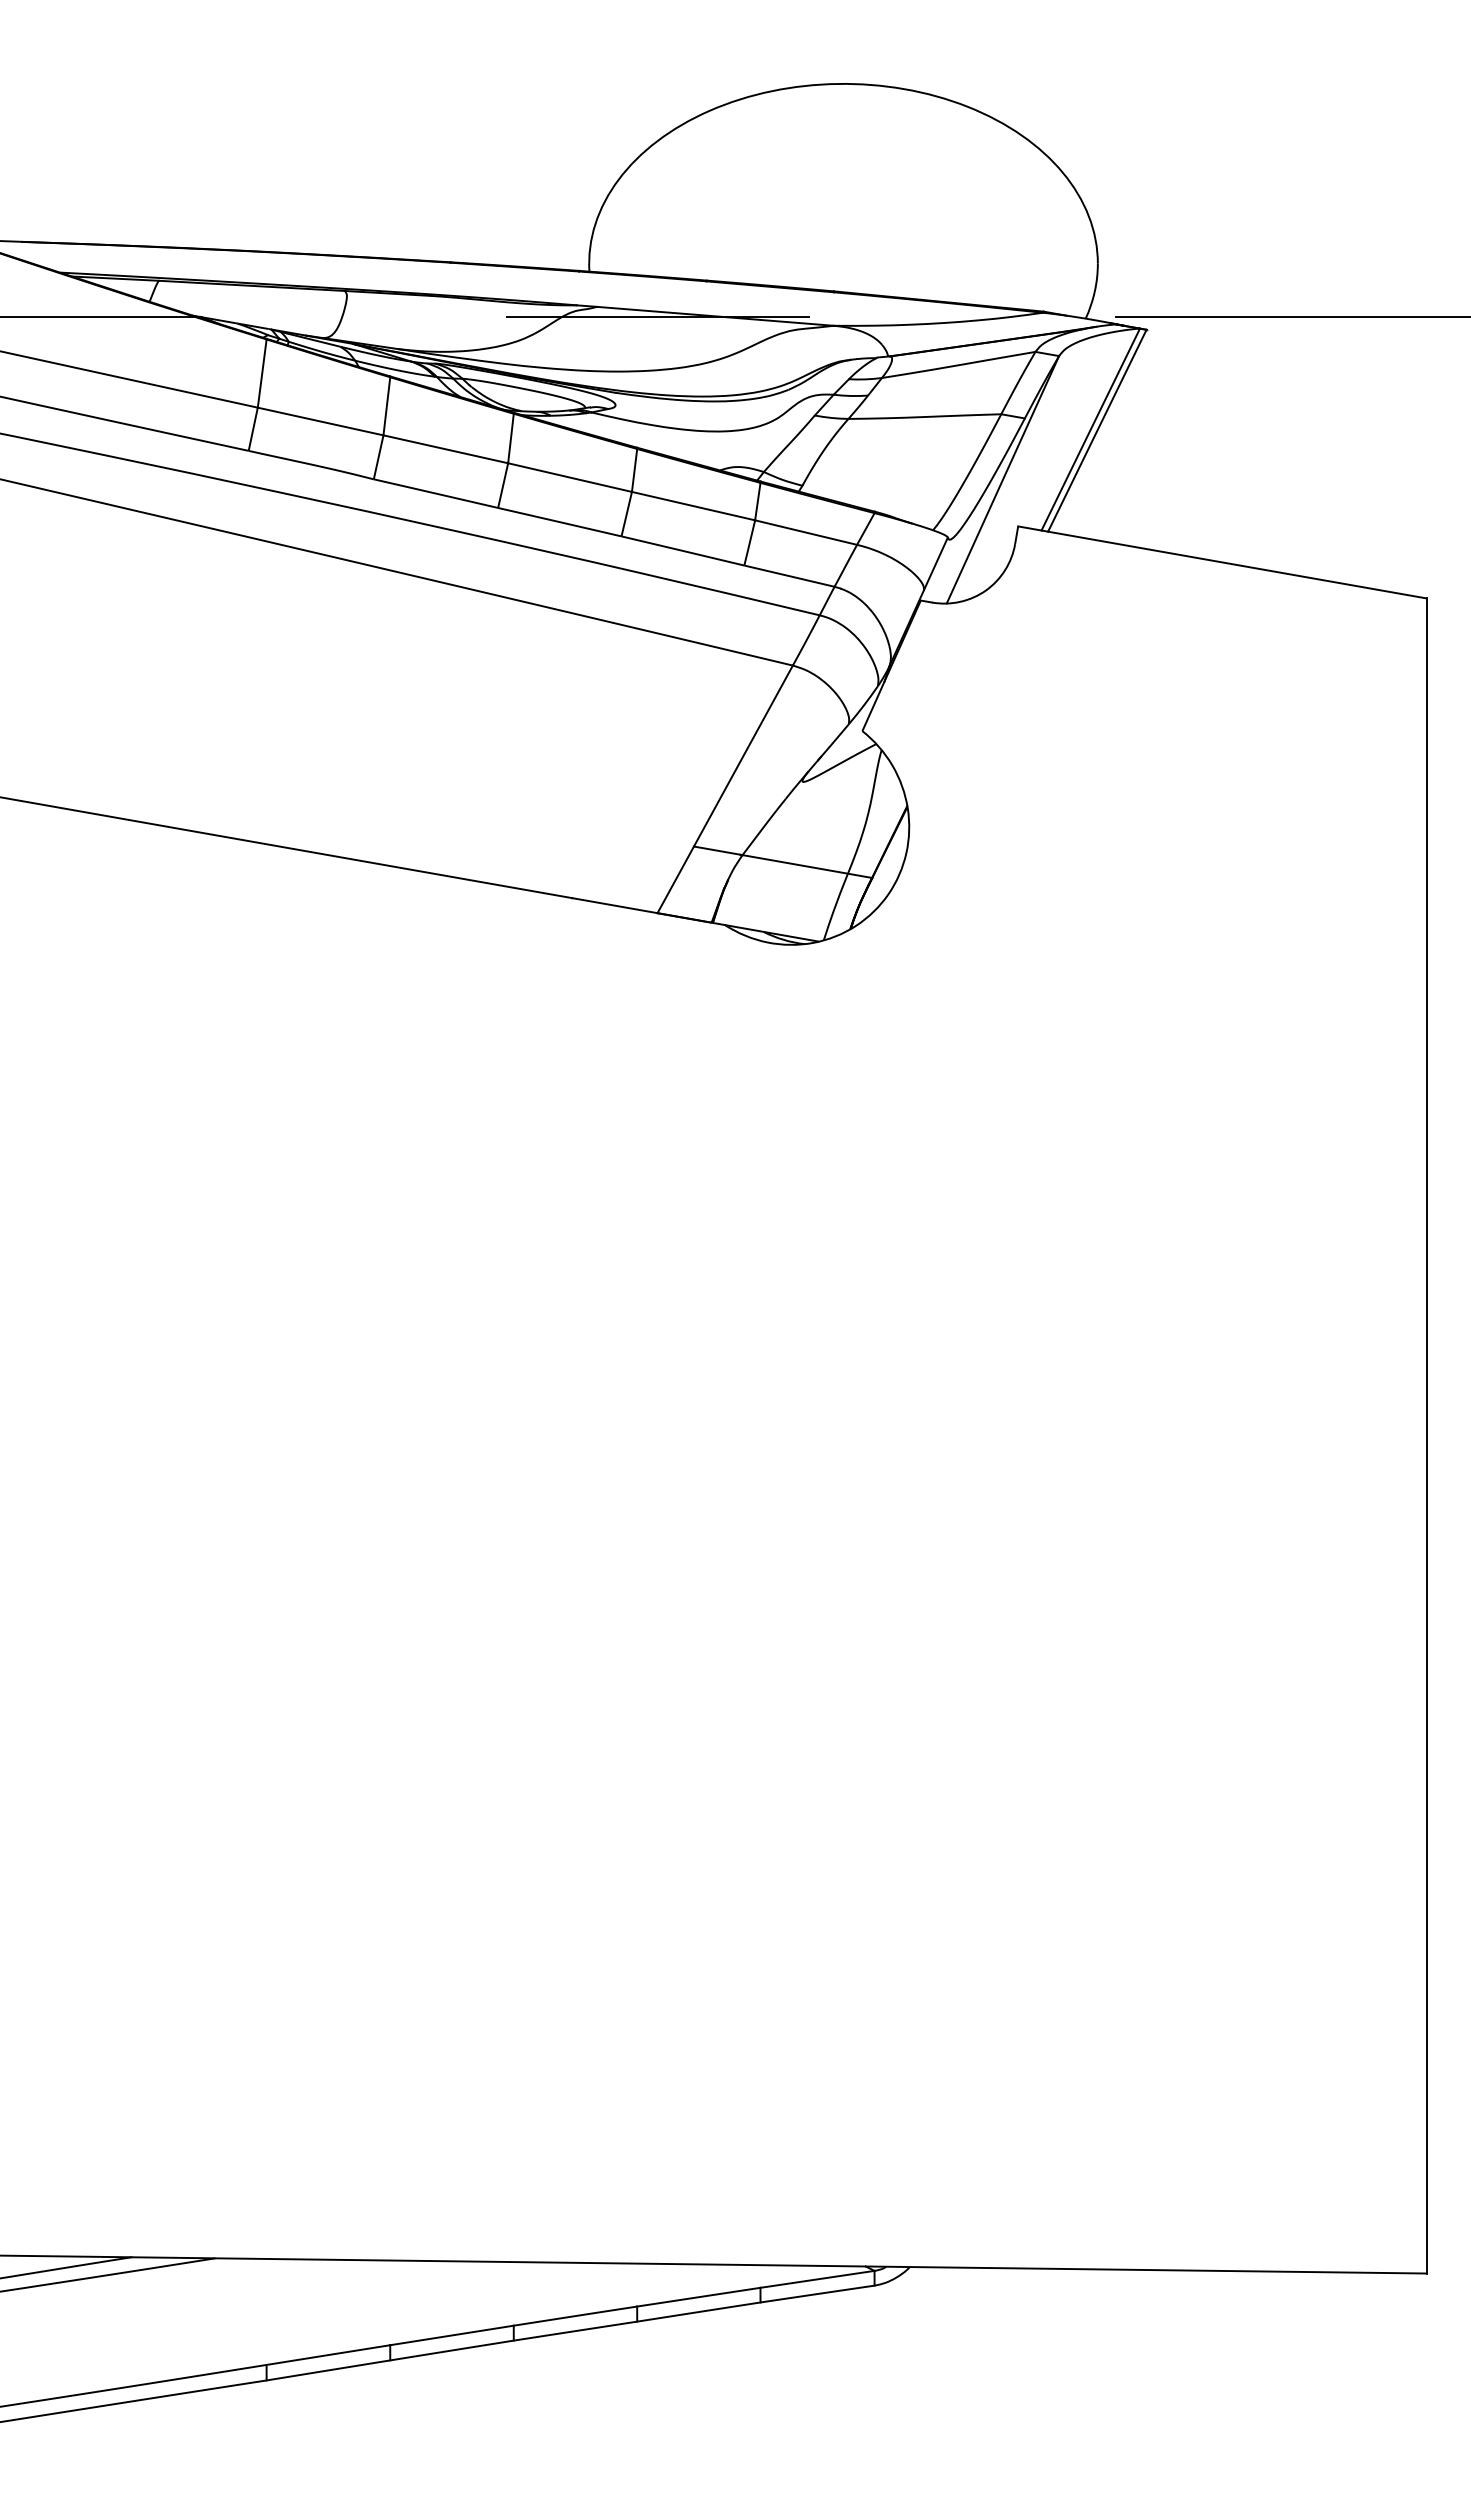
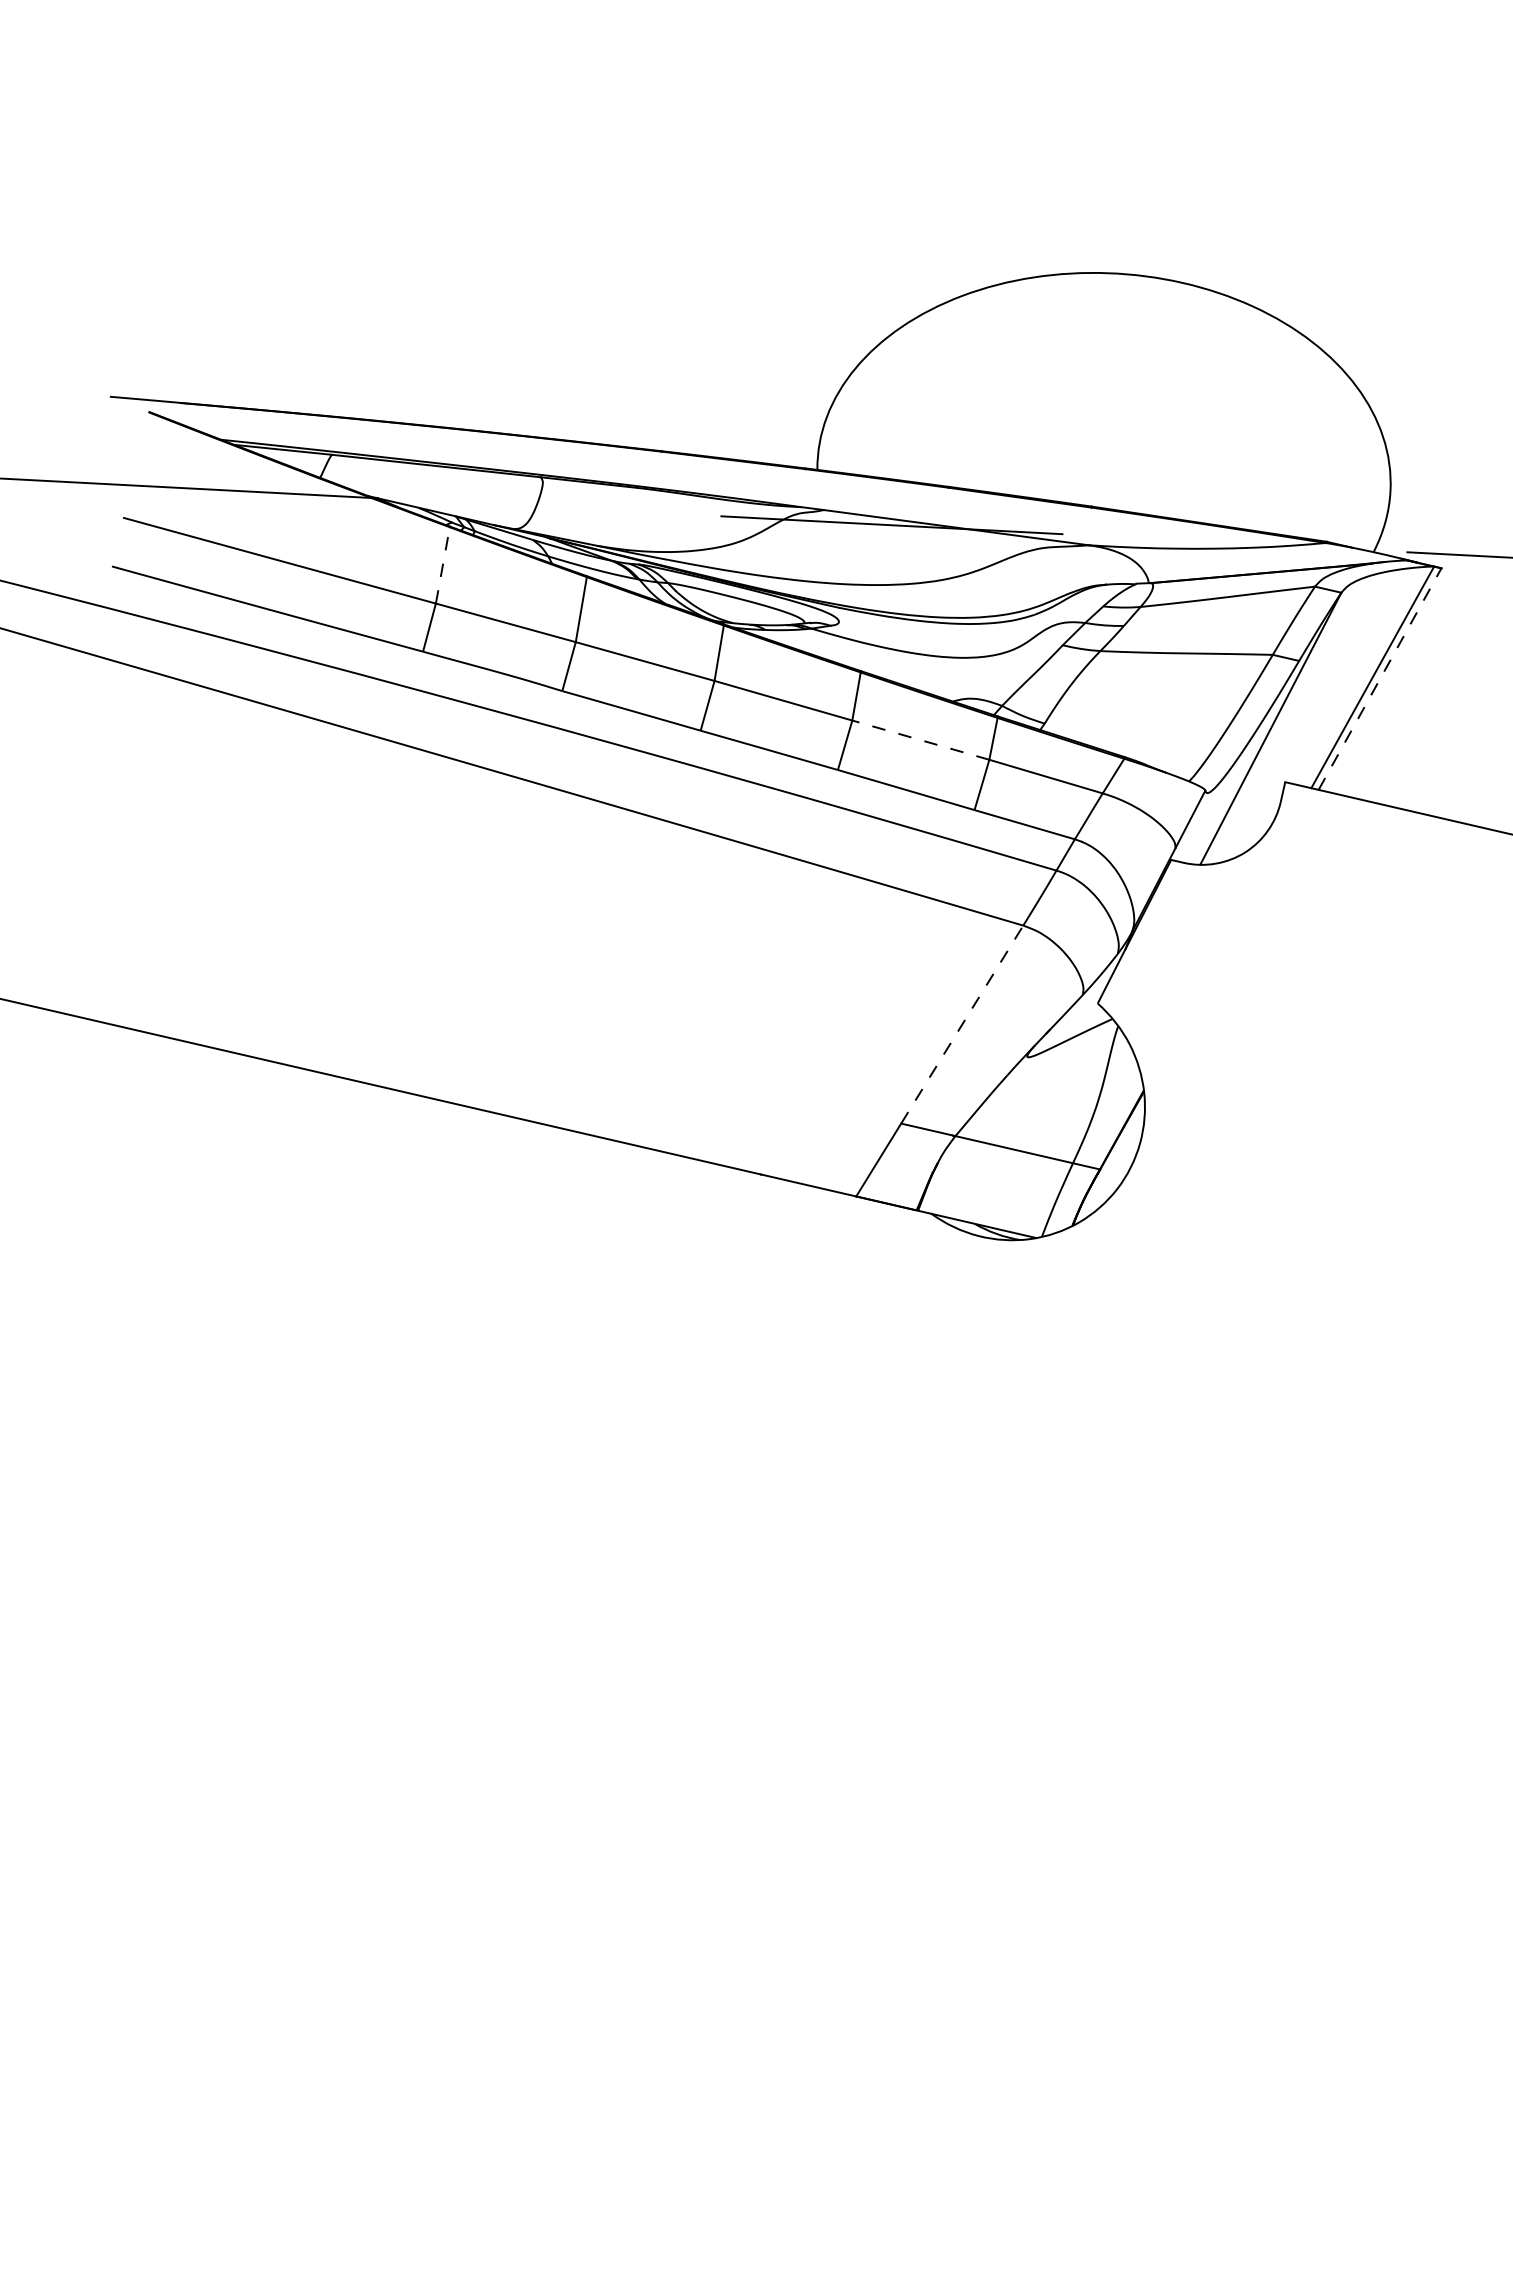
line: (262, 373) -> (443, 565), solid -> dashed
line: (1097, 430) -> (1380, 678), solid -> dashed
line: (693, 506) -> (920, 740), solid -> dashed
line: (743, 755) -> (962, 1023), solid -> dashed

